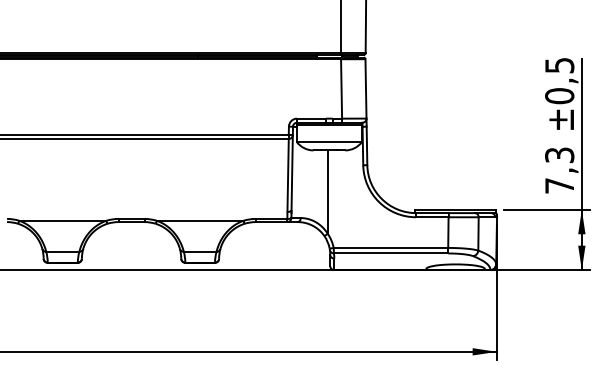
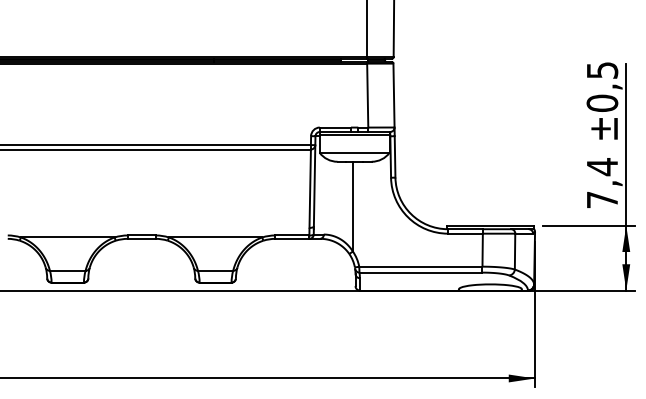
text: (559, 154) -> (602, 166), 7,3 -> 7,4

